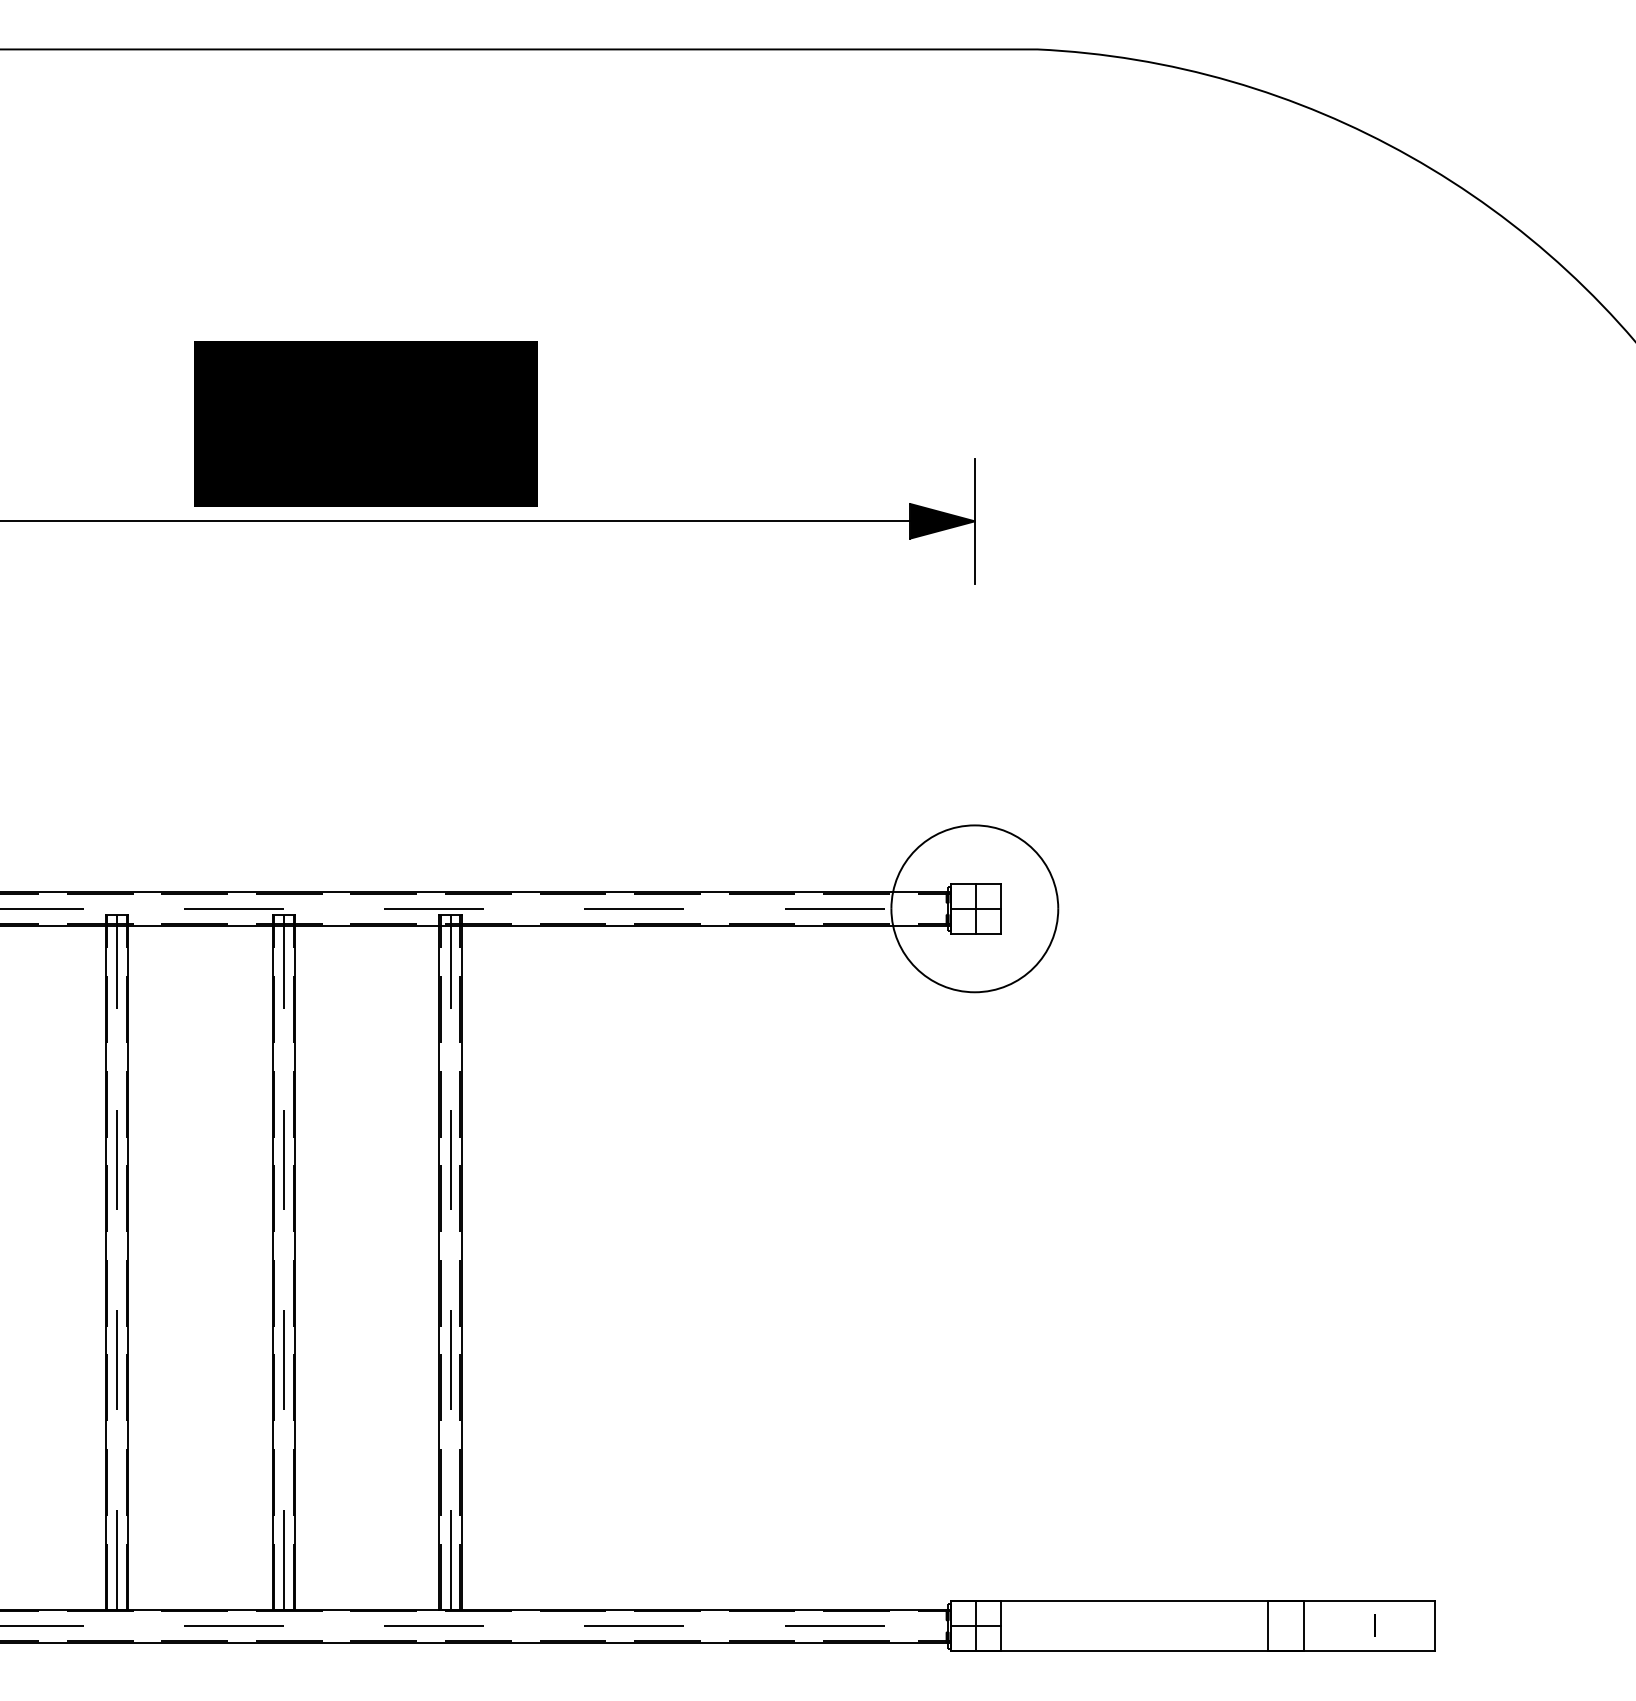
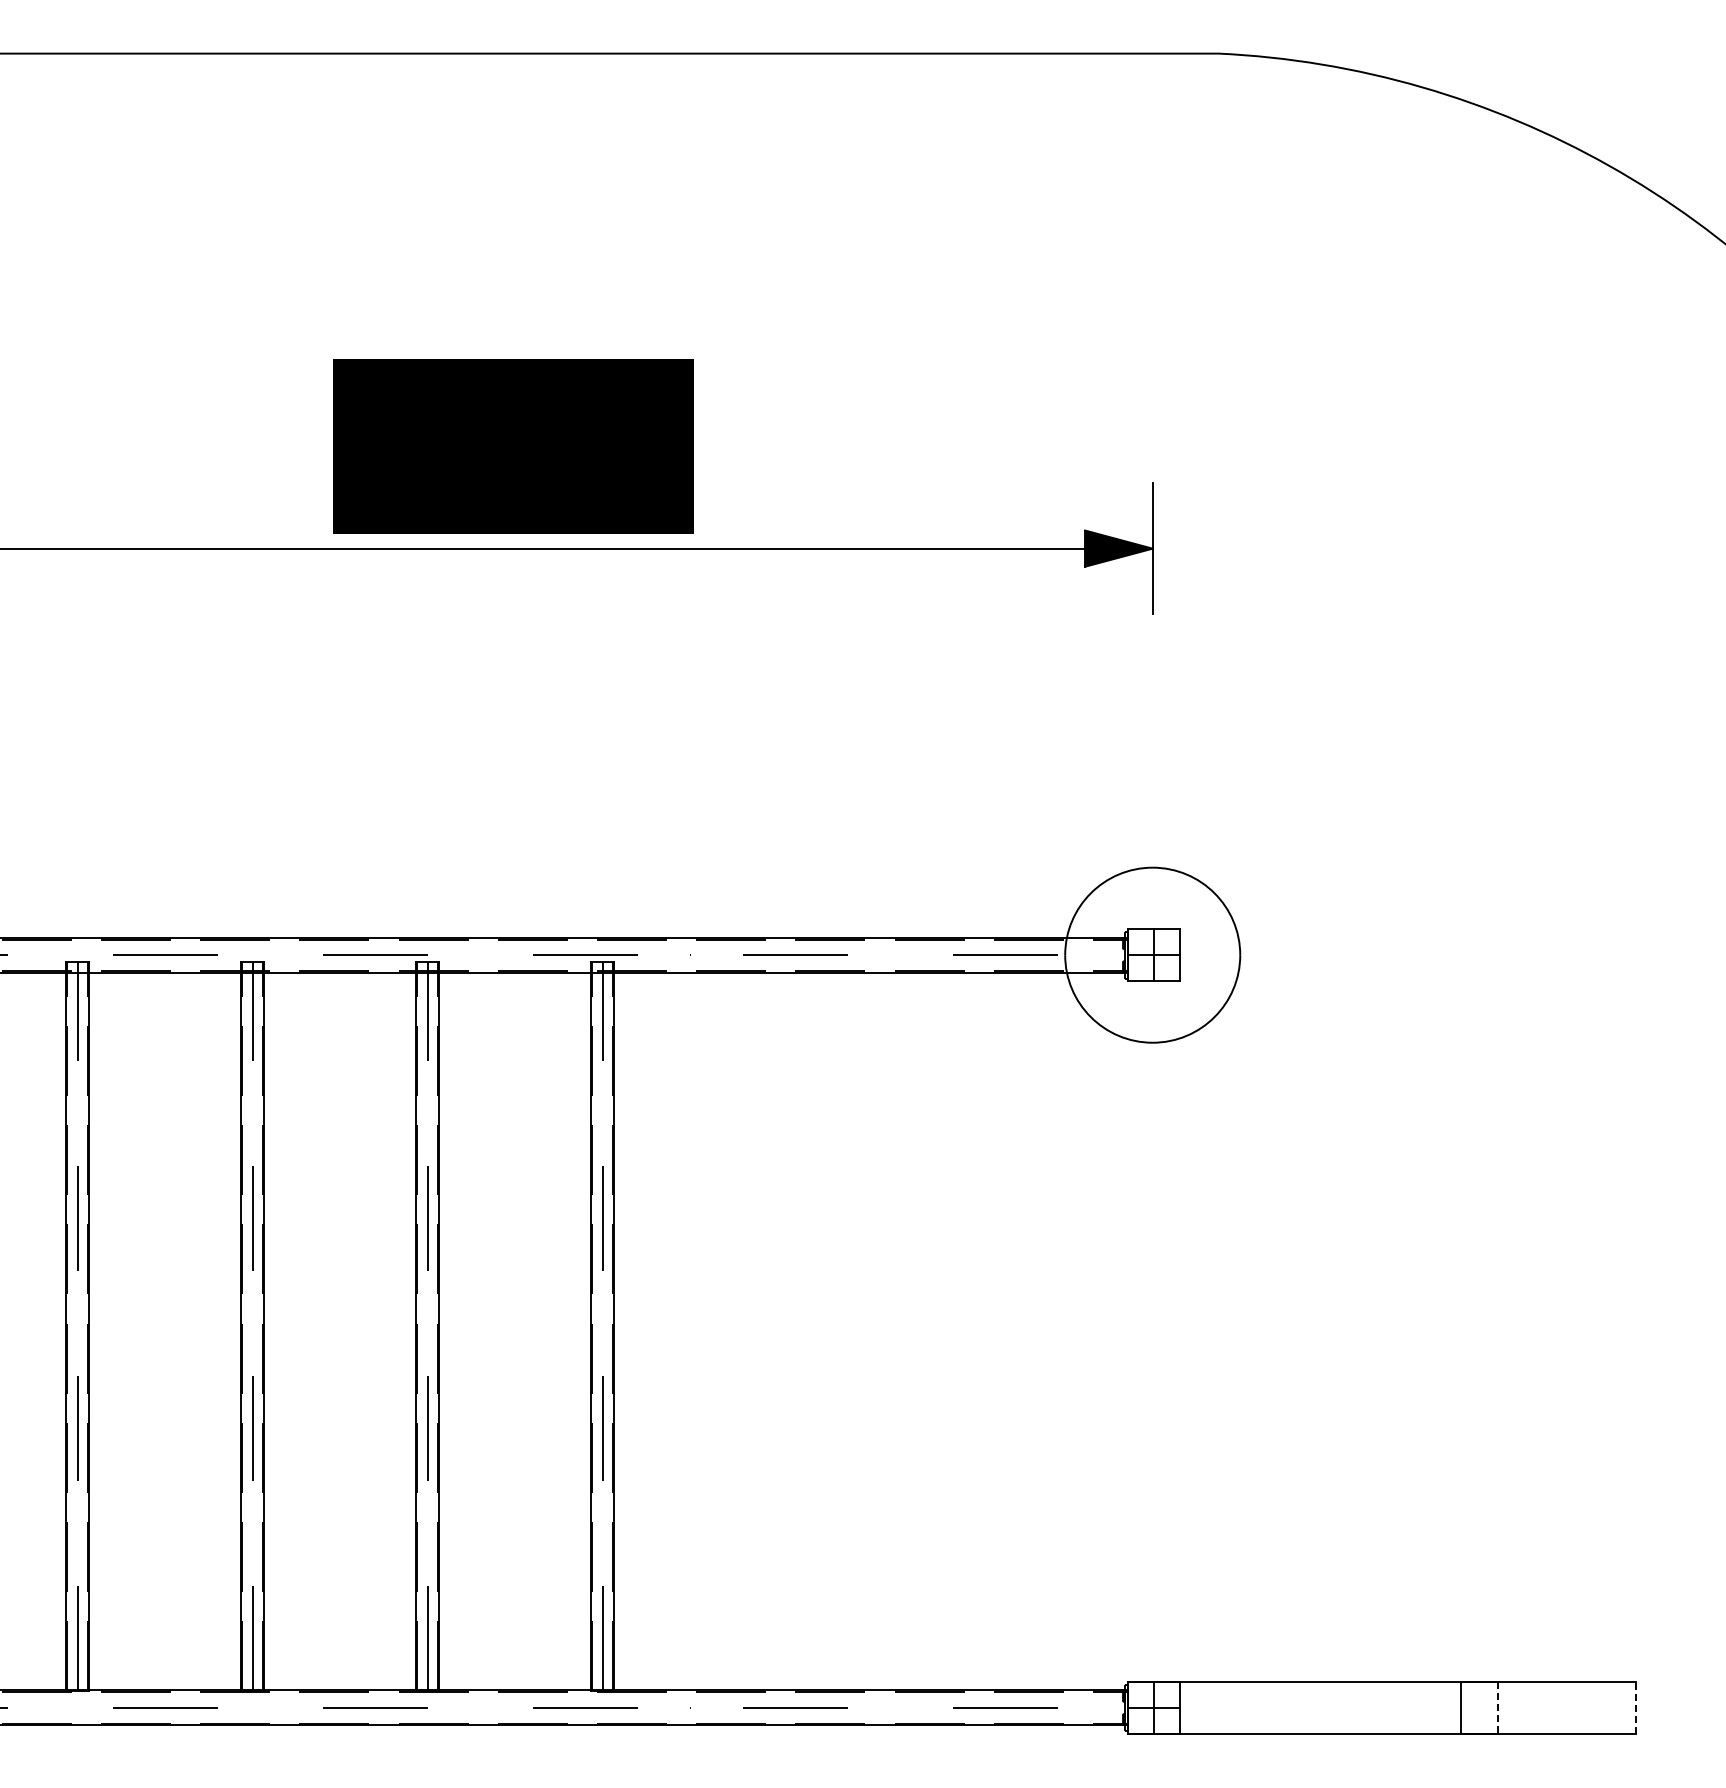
line: (1374, 1624) -> (1572, 1706), removed
line: (1435, 1625) -> (1635, 1707), solid -> dashed
line: (1303, 1626) -> (1497, 1708), solid -> dashed

